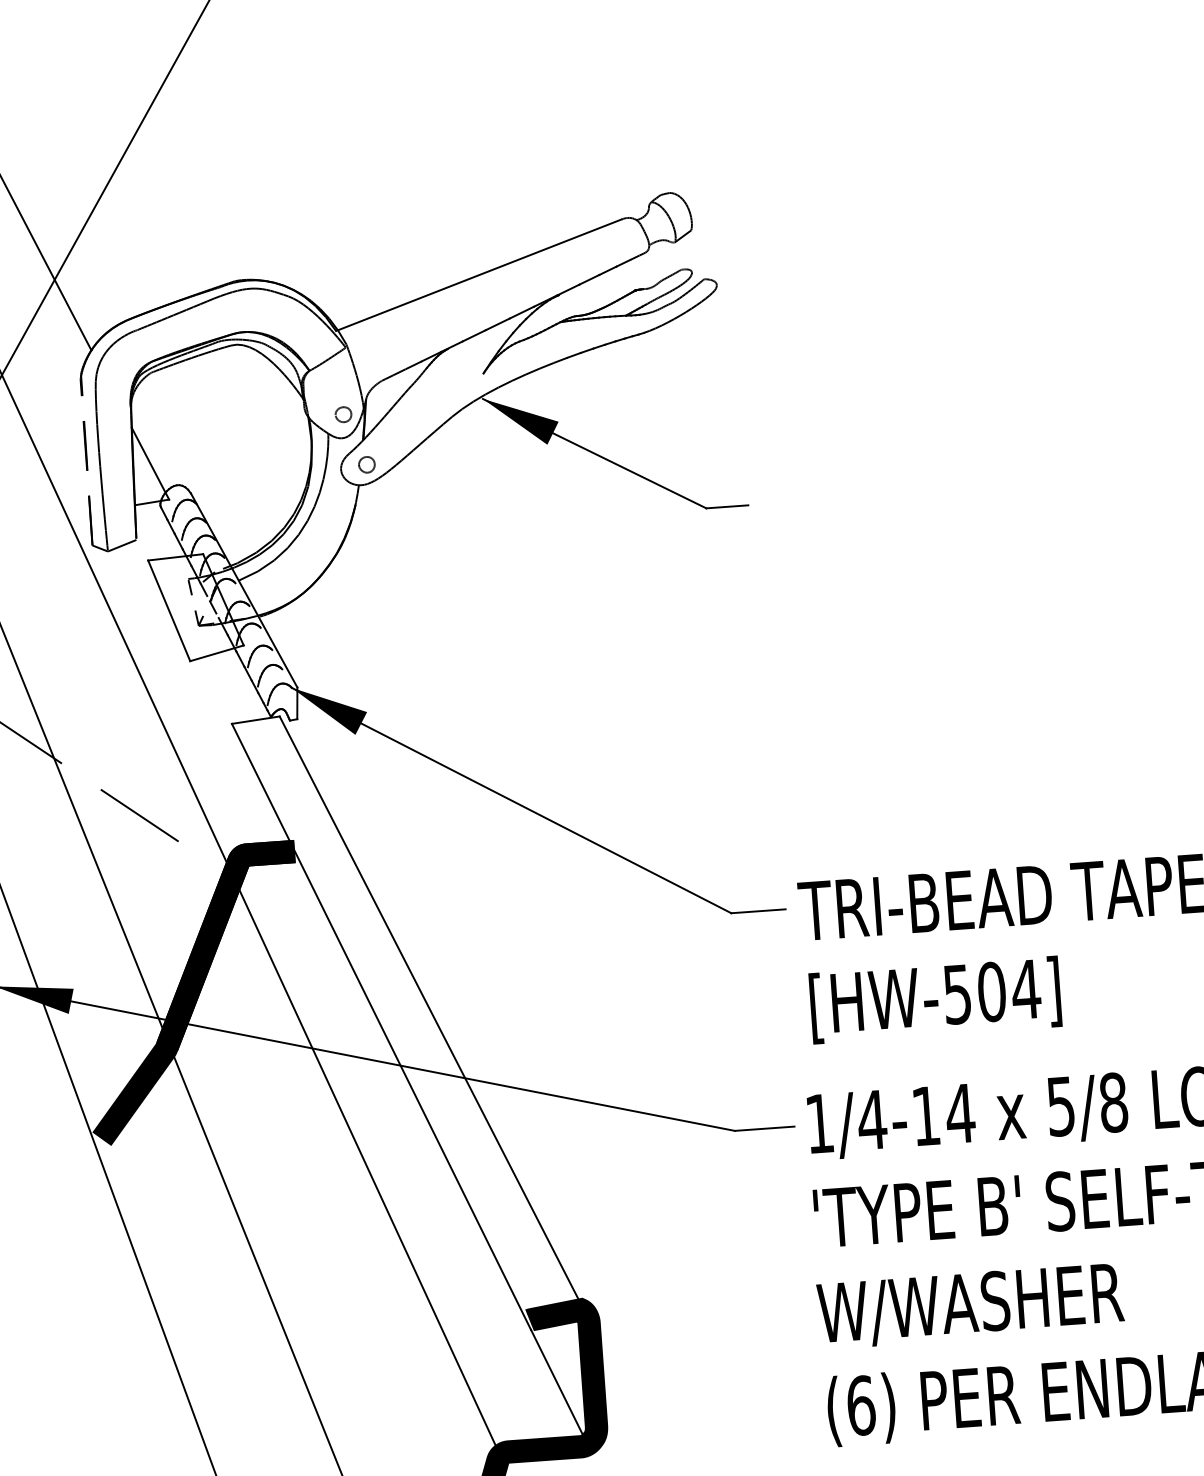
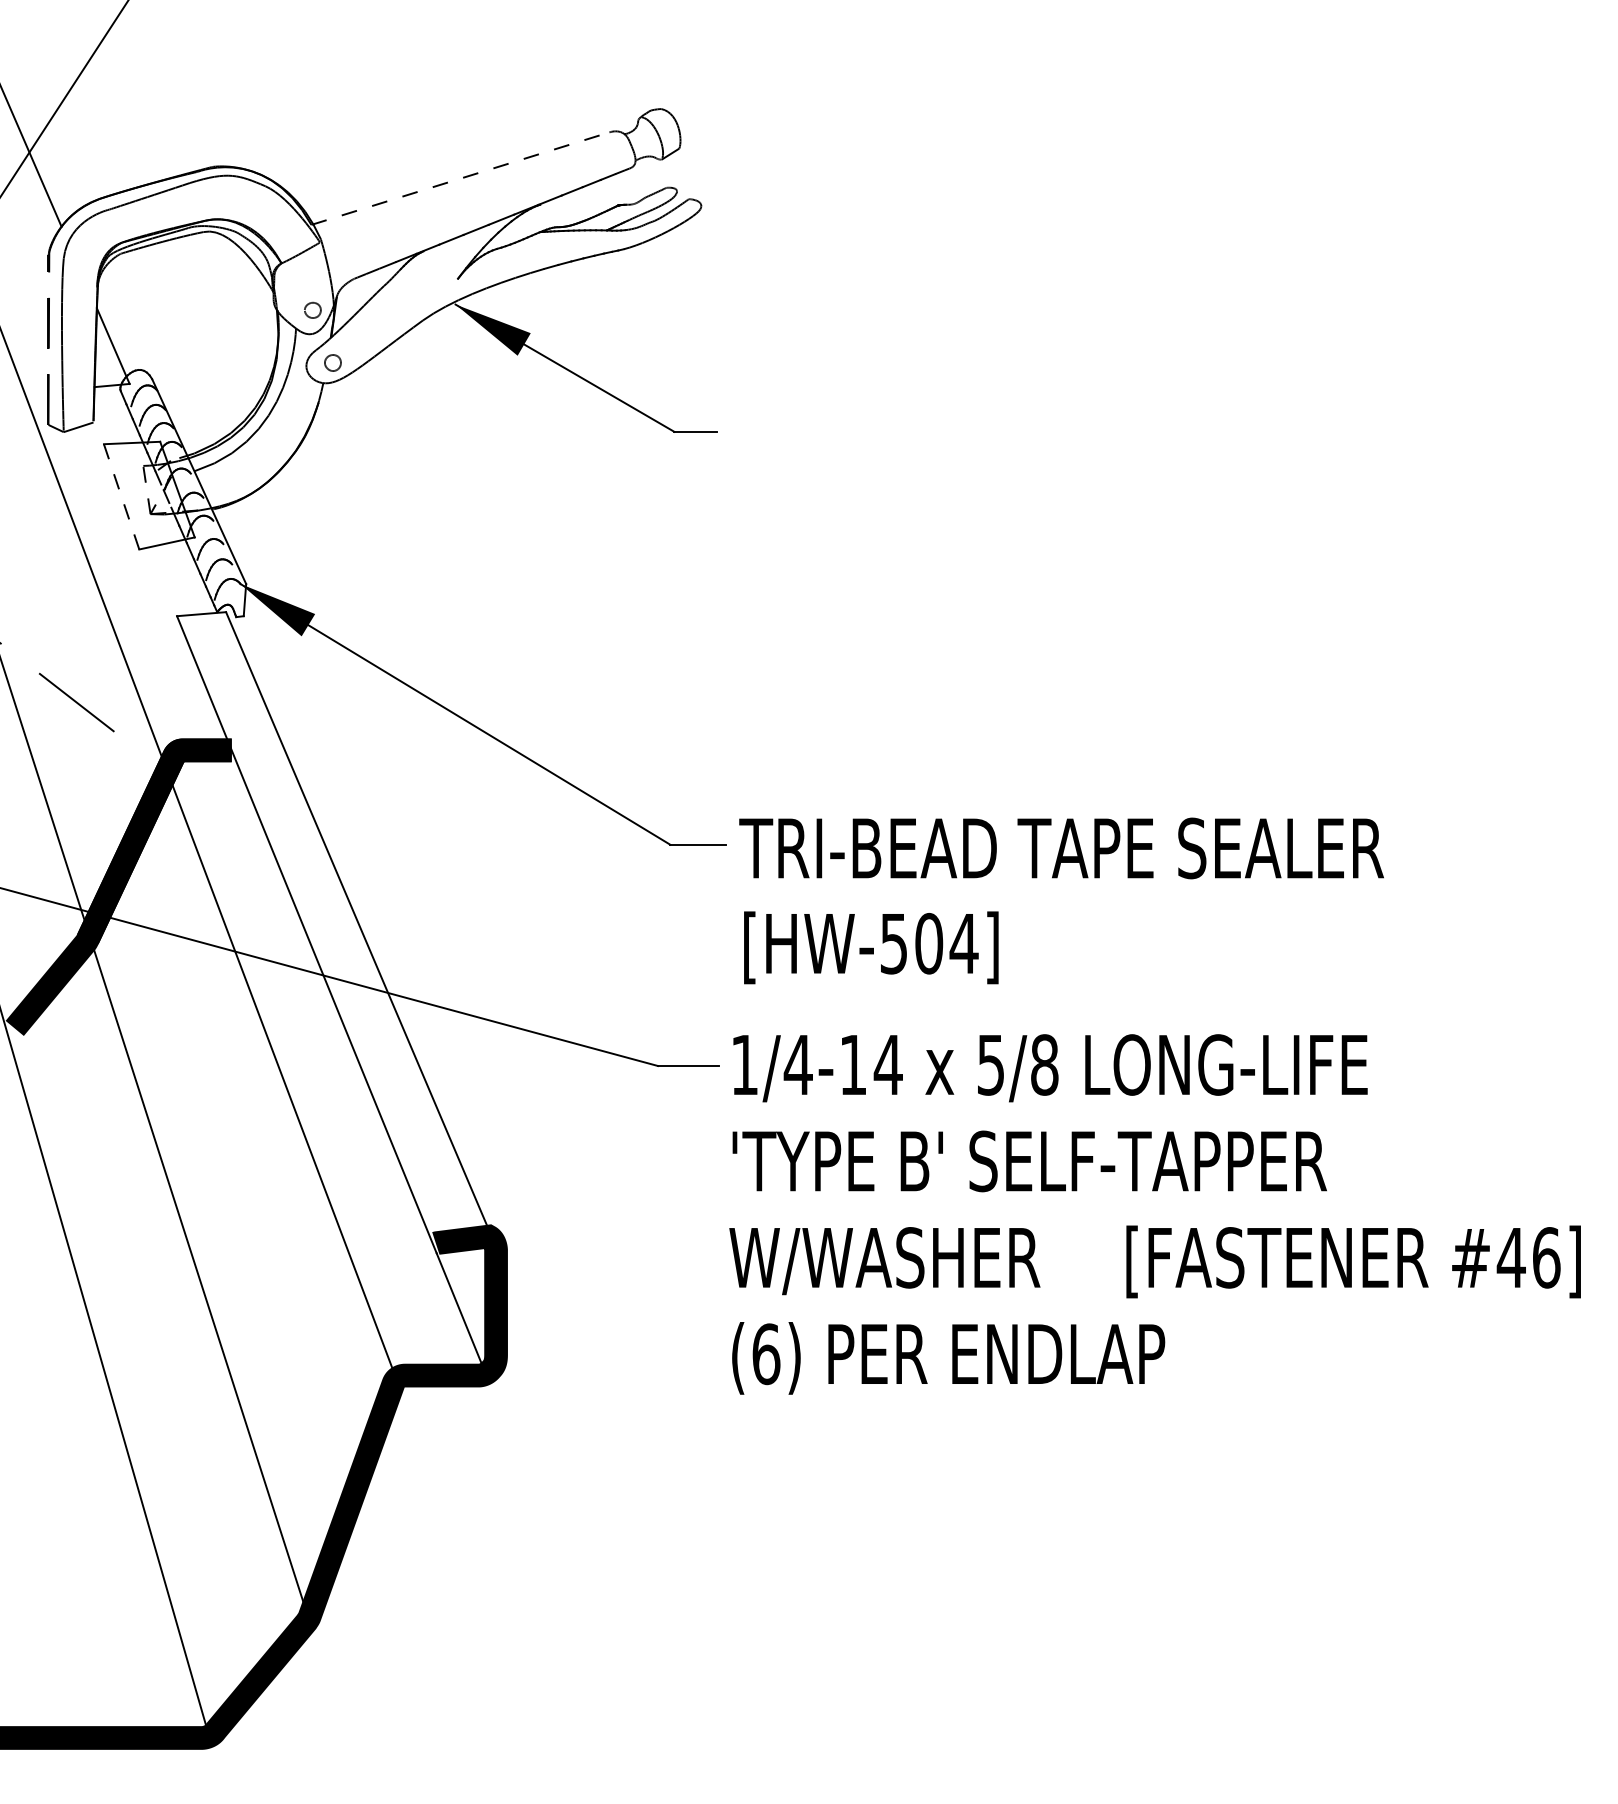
line: (478, 275) -> (460, 178), solid -> dashed
line: (169, 610) -> (121, 496), solid -> dashed

